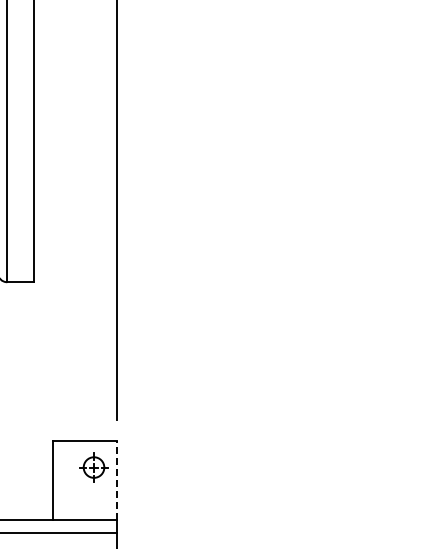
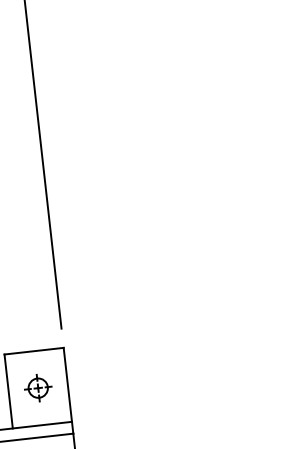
part: (93, 467) -> (37, 388), moved
line: (116, 480) -> (67, 384), dashed -> solid

